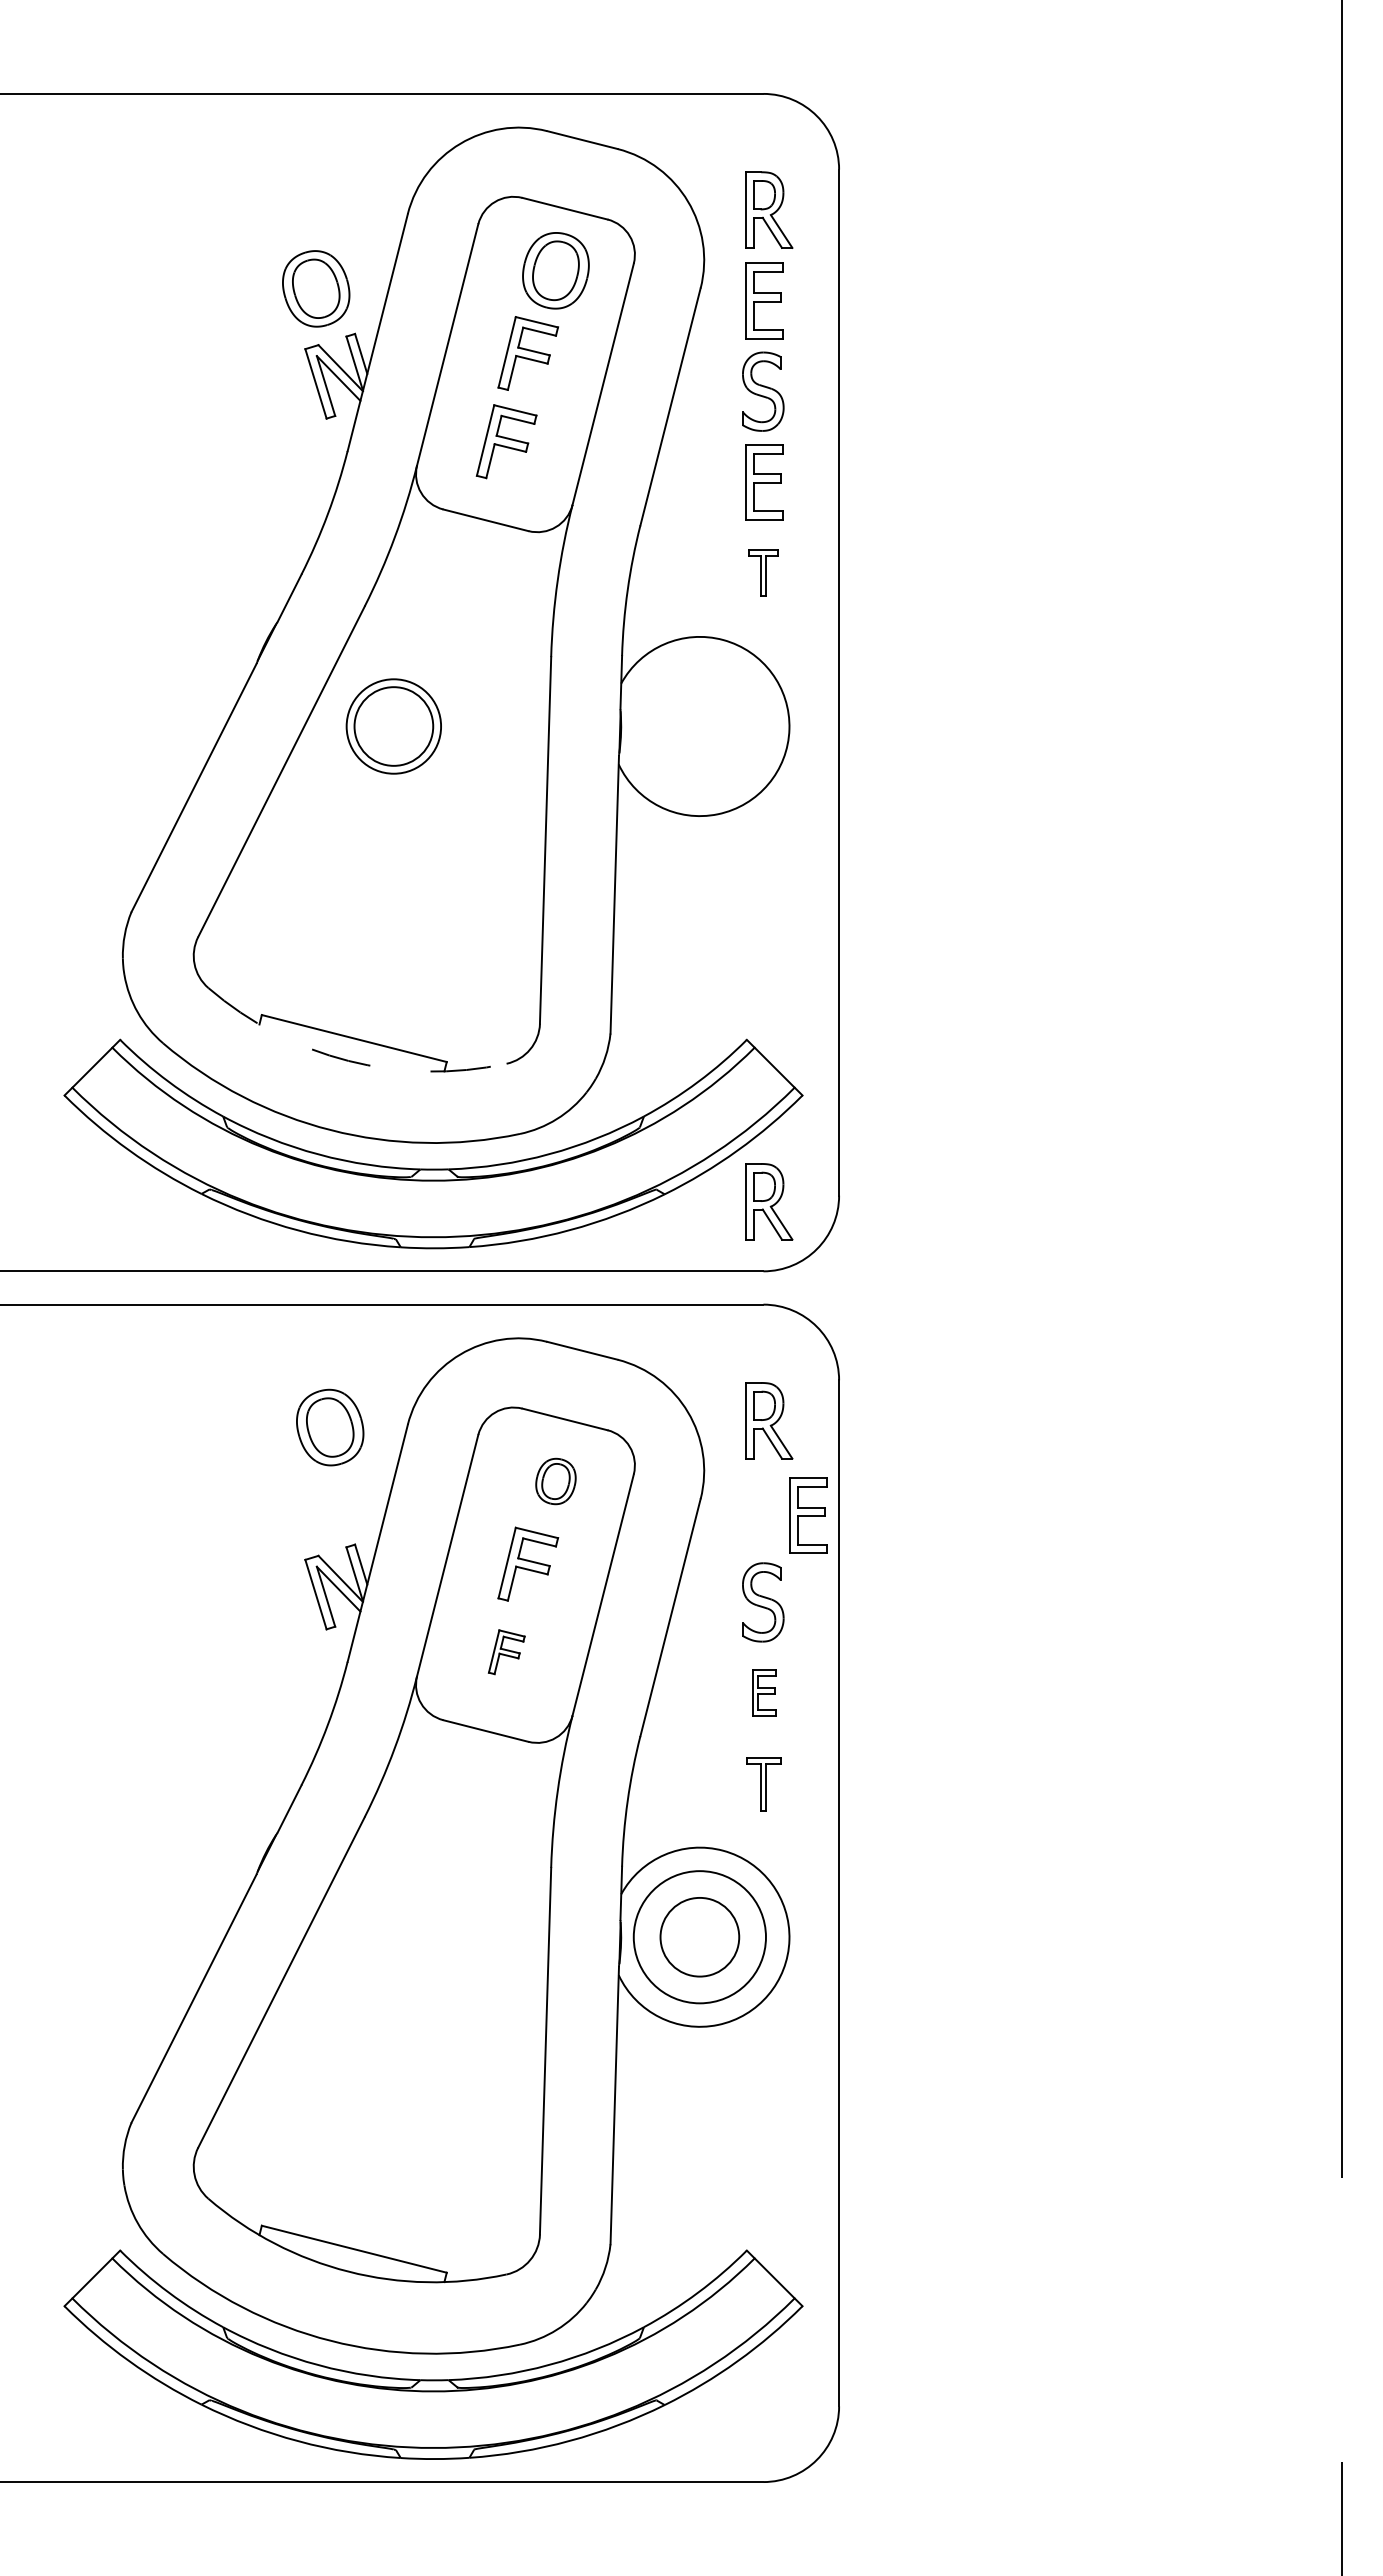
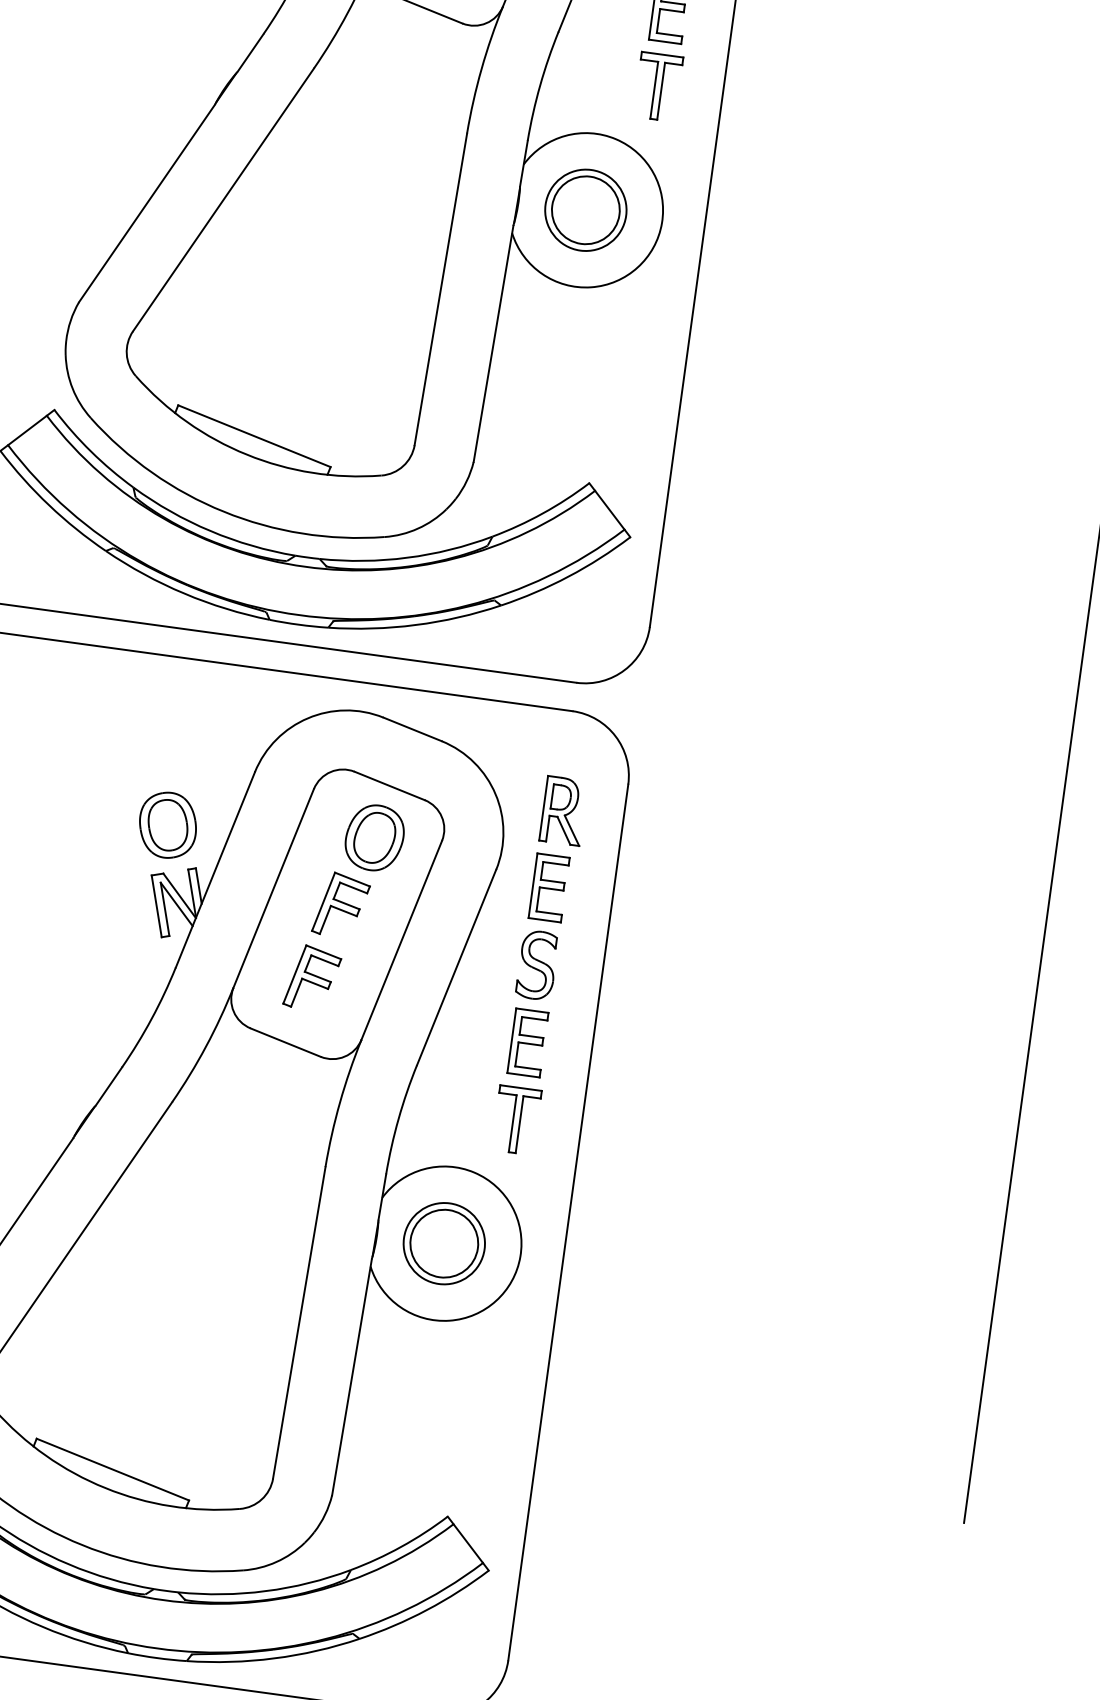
part: (763, 572) -> (658, 86), size x1.67
part: (393, 726) -> (585, 210), moved
arc: (348, 1060) -> (246, 454), dashed -> solid
part: (769, 1201) -> (589, 623), removed
part: (330, 1427) -> (168, 825), moved
part: (555, 1481) -> (374, 837), size x1.67
part: (808, 1515) -> (549, 887), moved
part: (506, 1651) -> (312, 977), size x1.67
part: (764, 1692) -> (528, 1042), size x1.67
part: (763, 1783) -> (516, 1119), size x1.43
circle: (699, 1937) -> (443, 1243), size x0.71

